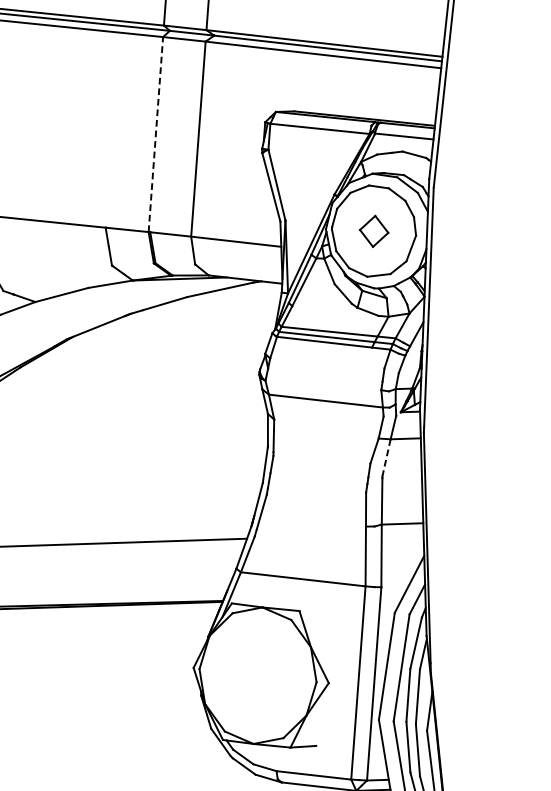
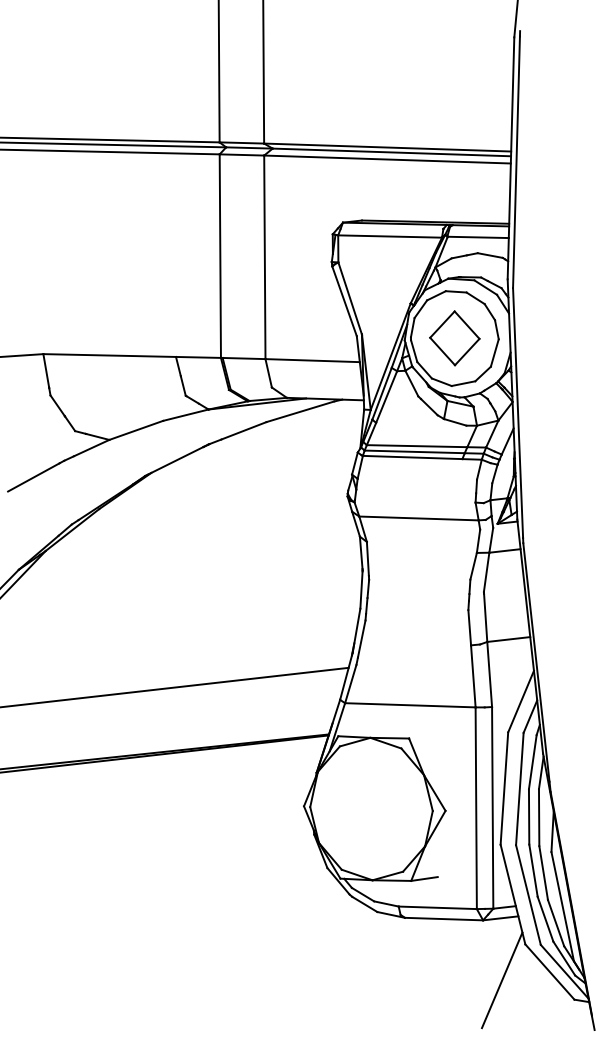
line: (156, 134) -> (220, 256), dashed -> solid
part: (373, 231) -> (454, 338), size x1.67
line: (386, 458) -> (486, 572), dashed -> solid

